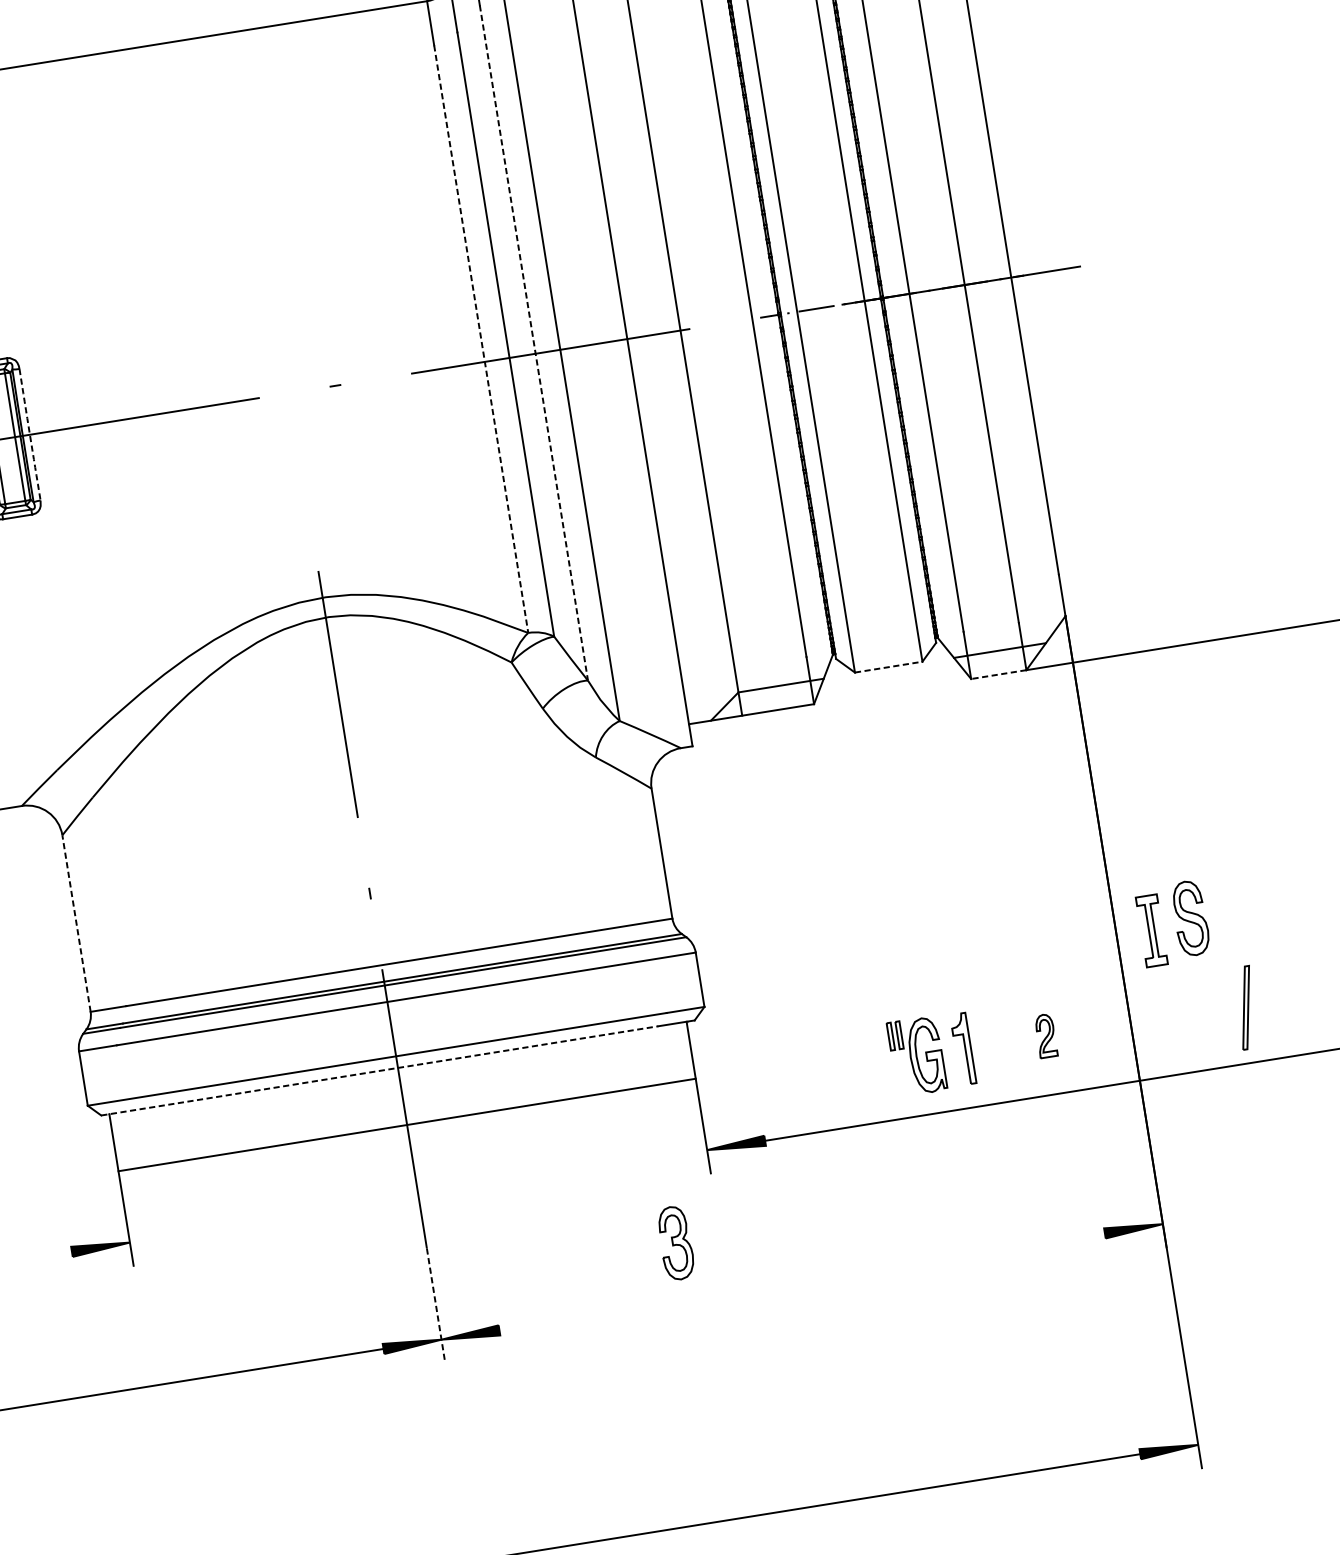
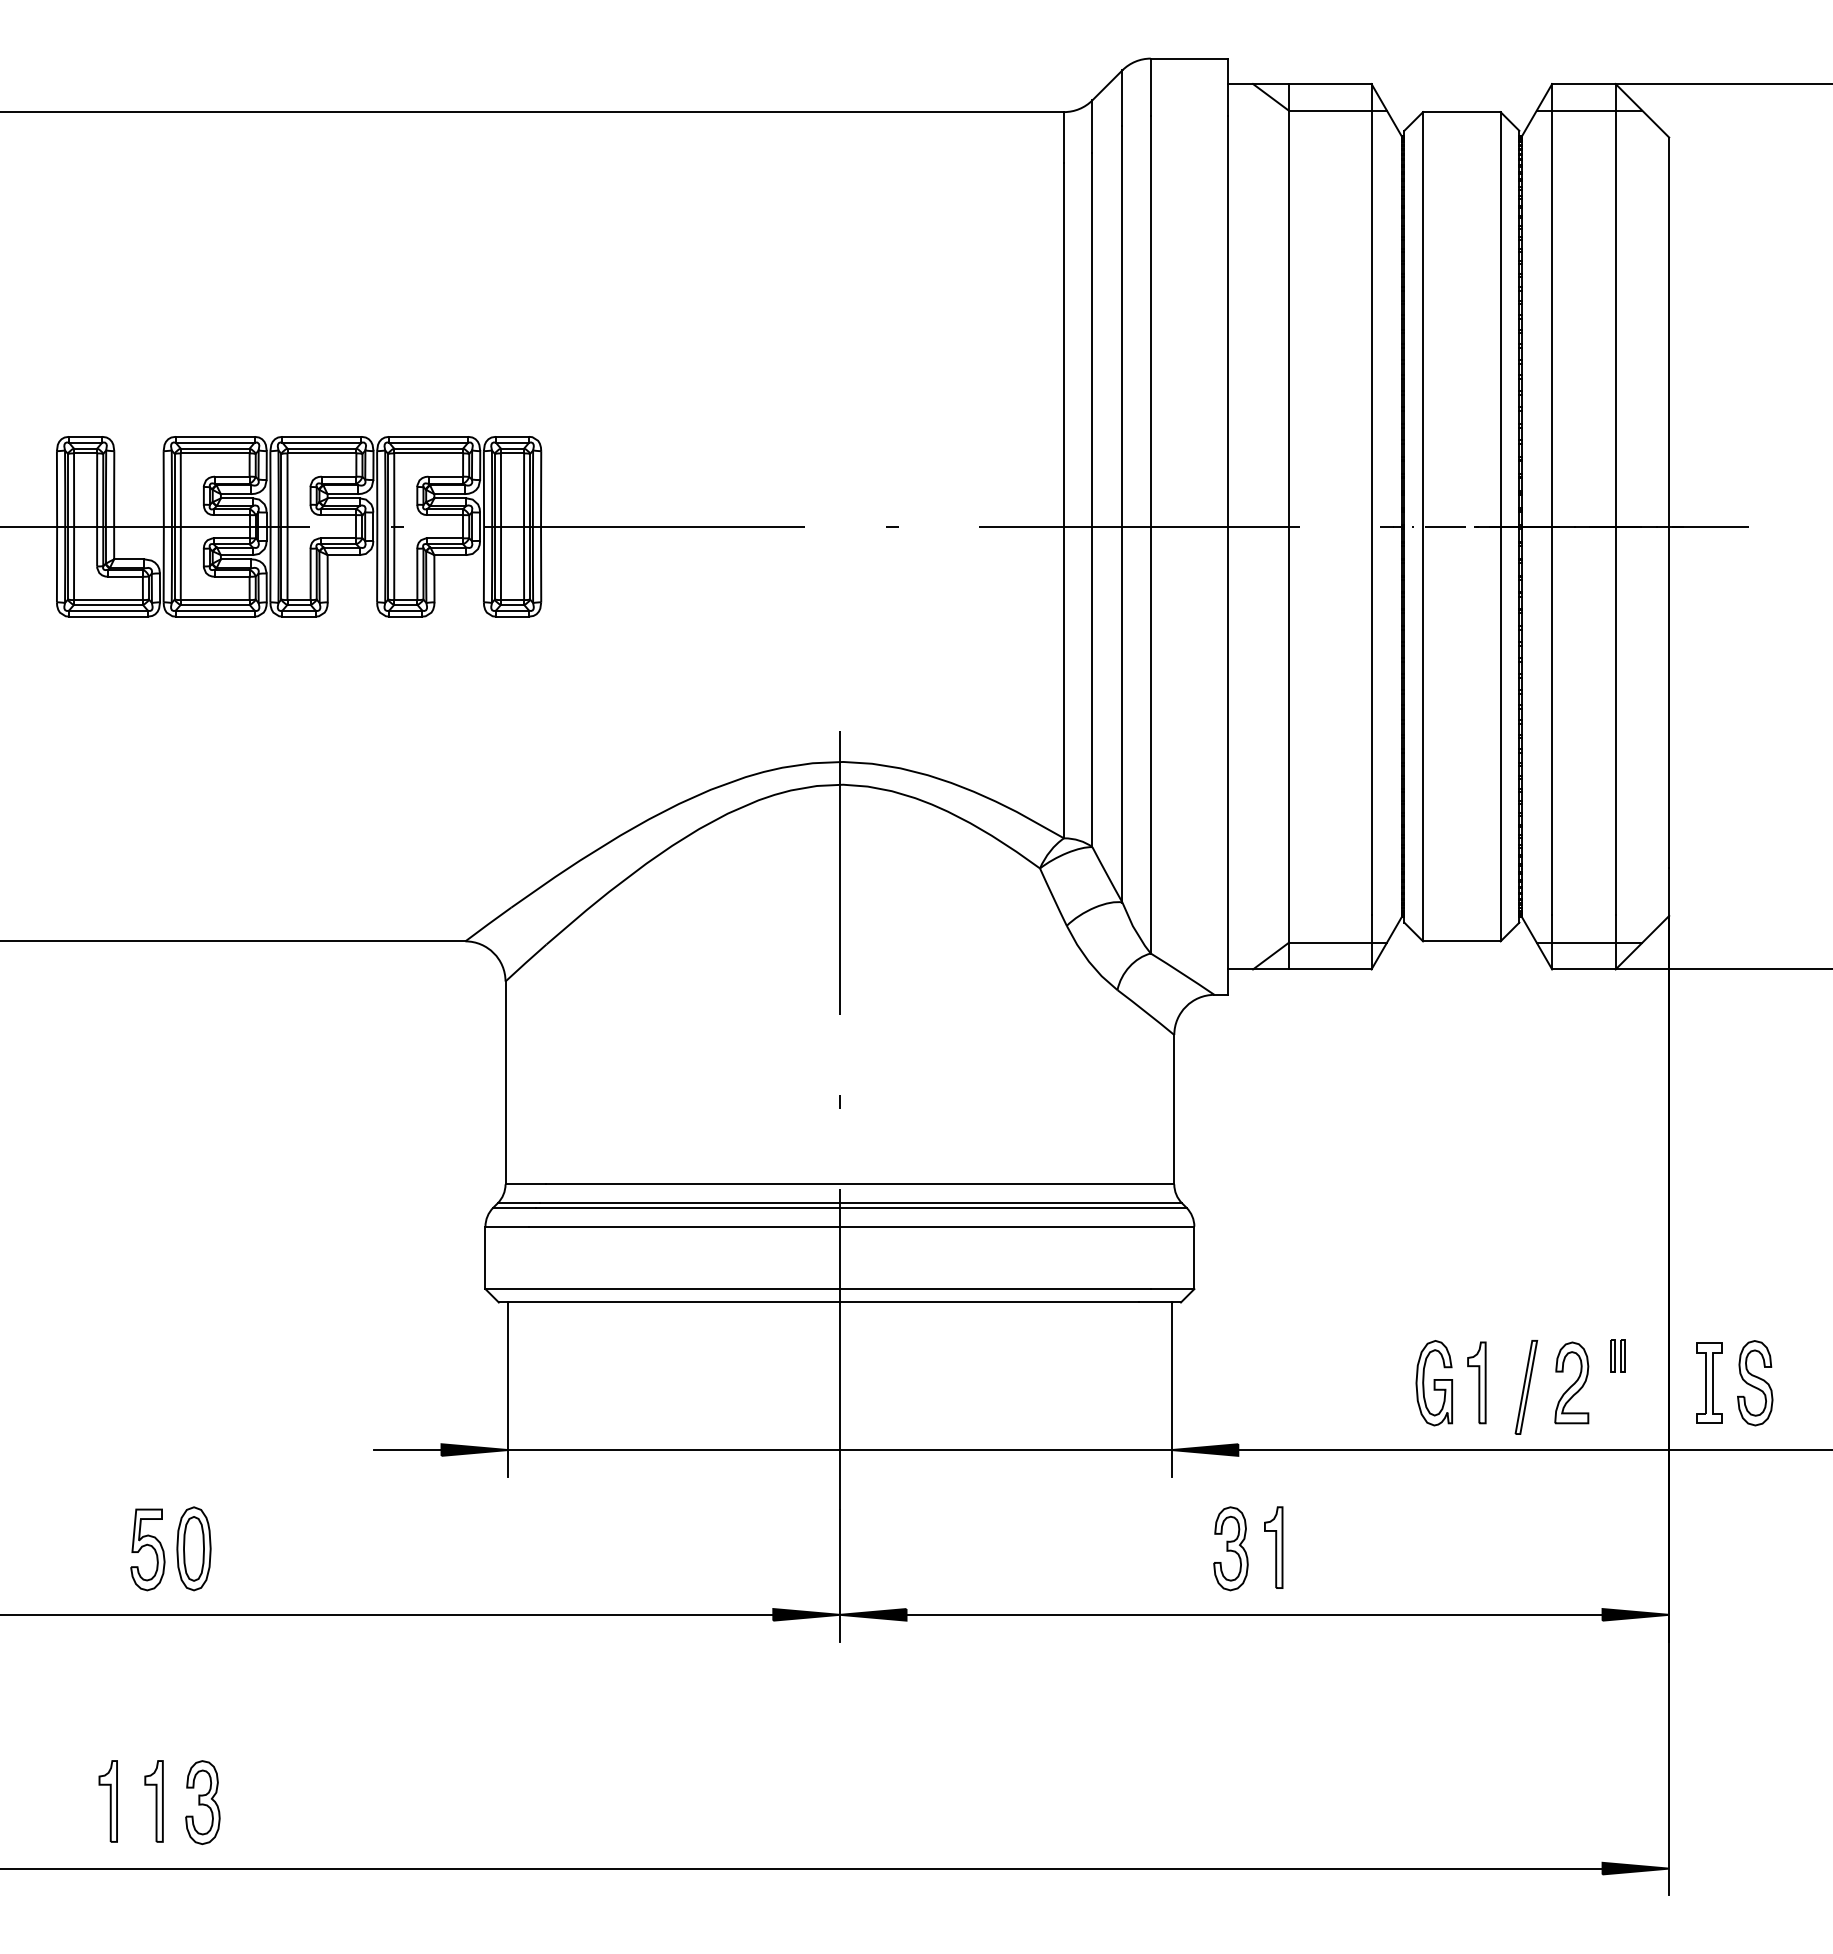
line: (481, 339) -> (1064, 500), dashed -> solid
line: (534, 343) -> (1122, 514), dashed -> solid
arc: (30, 434) -> (541, 526), dashed -> solid
line: (888, 667) -> (1461, 941), dashed -> solid
line: (998, 674) -> (1583, 969), dashed -> solid
part: (1190, 918) -> (1755, 1383), moved
line: (76, 923) -> (505, 1082), dashed -> solid
part: (1151, 930) -> (1709, 1382), moved
part: (1246, 1007) -> (1526, 1387), moved
part: (894, 1035) -> (1617, 1355), moved
part: (1045, 1035) -> (1571, 1382), size x1.67
line: (380, 1070) -> (819, 1302), dashed -> solid
line: (406, 1125) -> (839, 1450), moved
part: (809, 1220) -> (1273, 1547), added
part: (675, 1243) -> (1230, 1548), moved
line: (42, 1256) -> (407, 1450), added
line: (802, 1281) -> (1254, 1614), added
line: (435, 1305) -> (839, 1575), dashed -> solid

